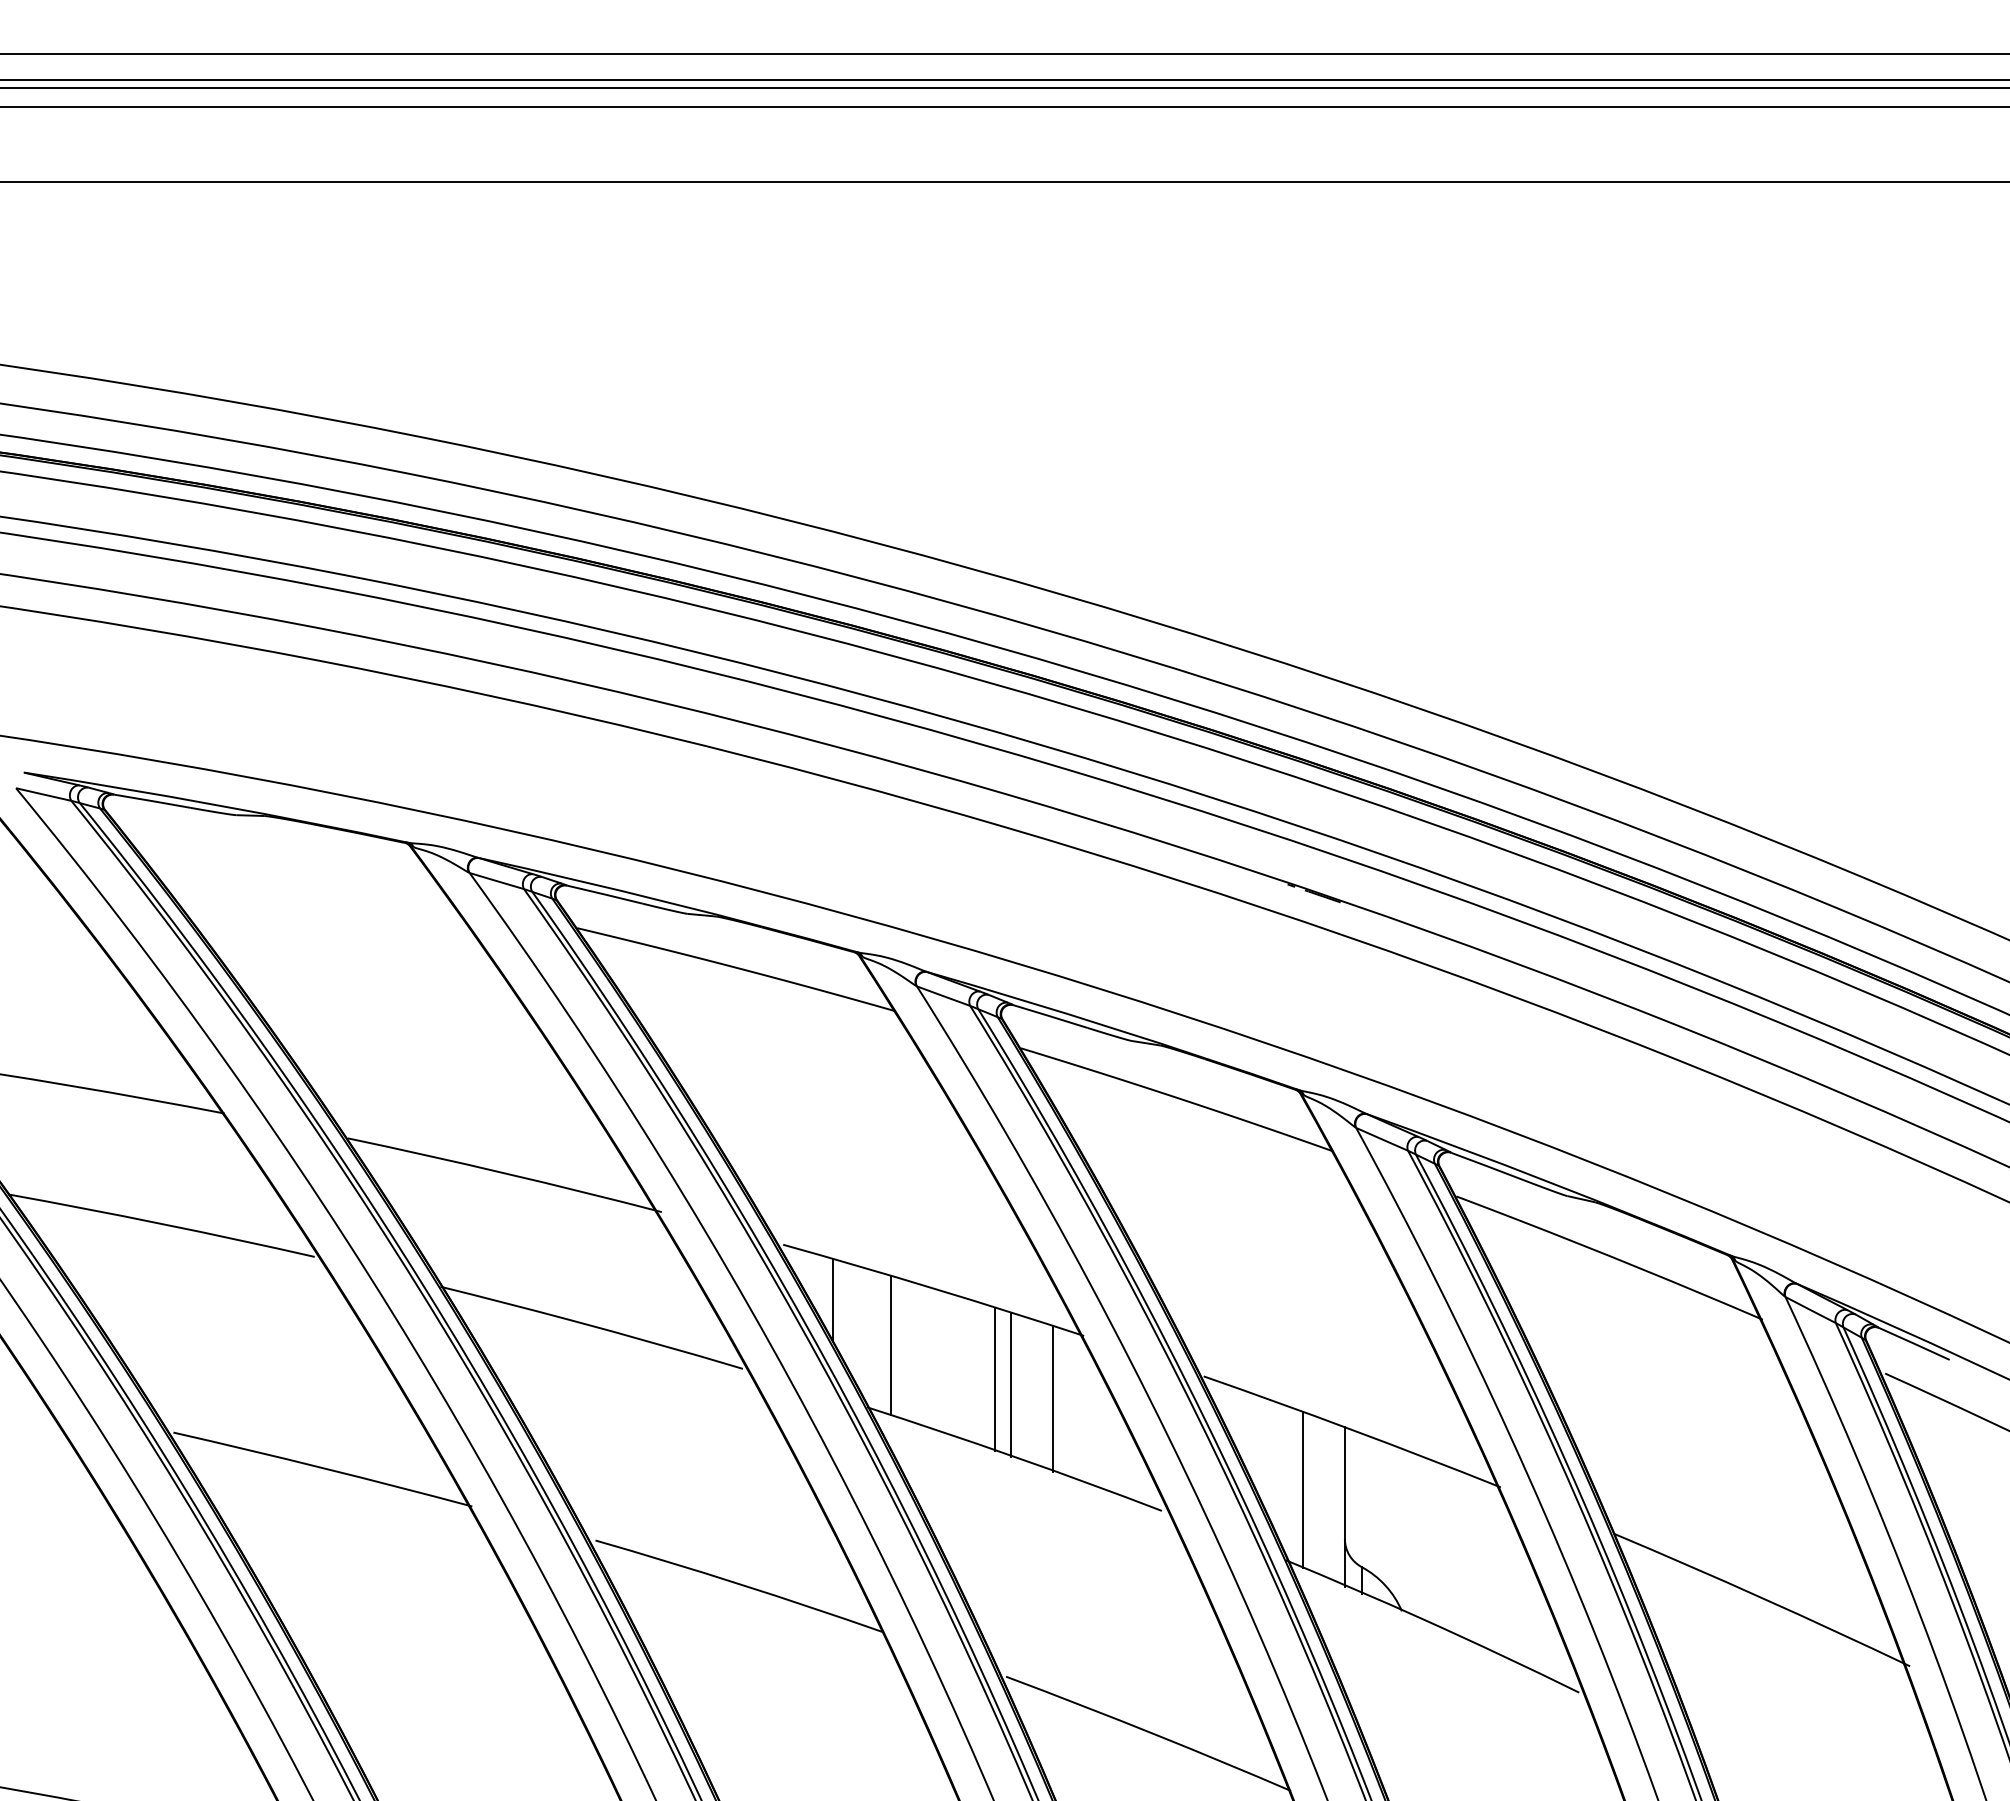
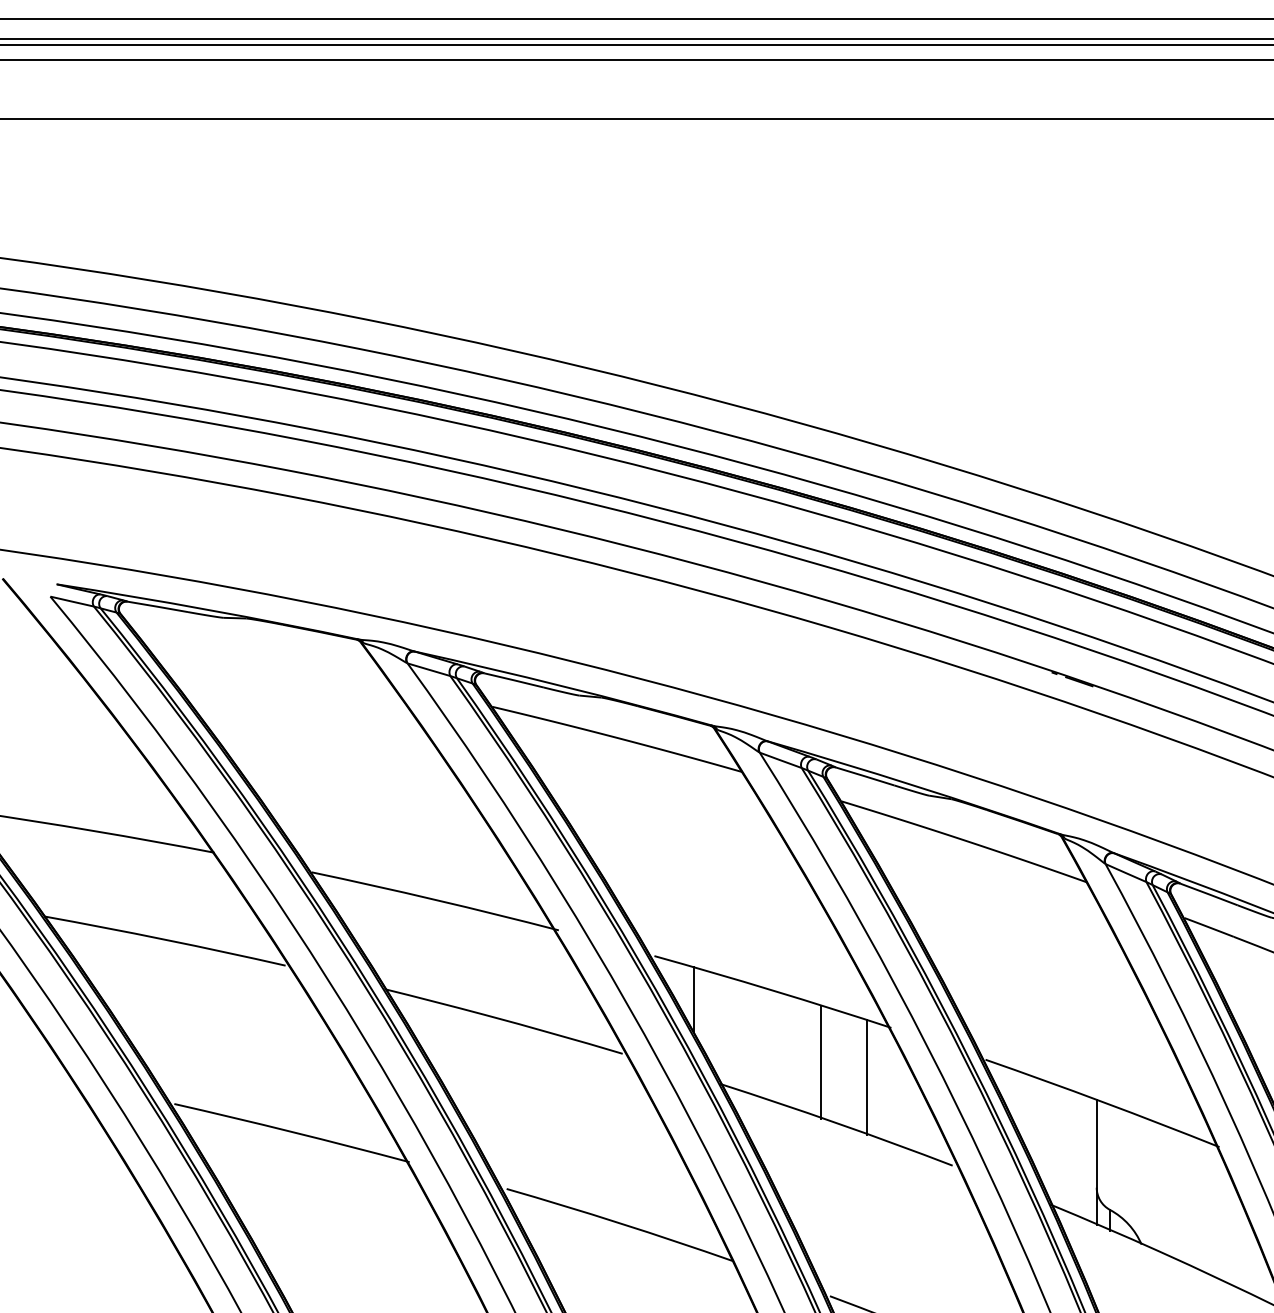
line: (890, 1345) -> (738, 1035), removed
line: (1011, 1384) -> (834, 1066), removed
line: (1303, 1489) -> (1064, 1148), removed

